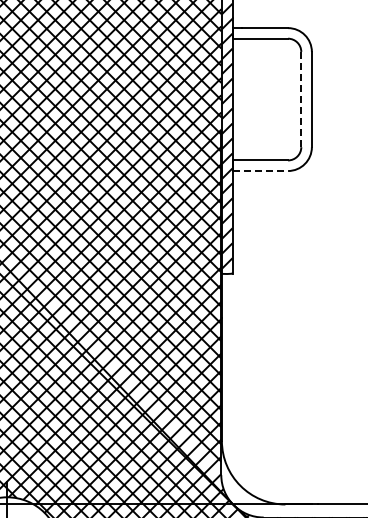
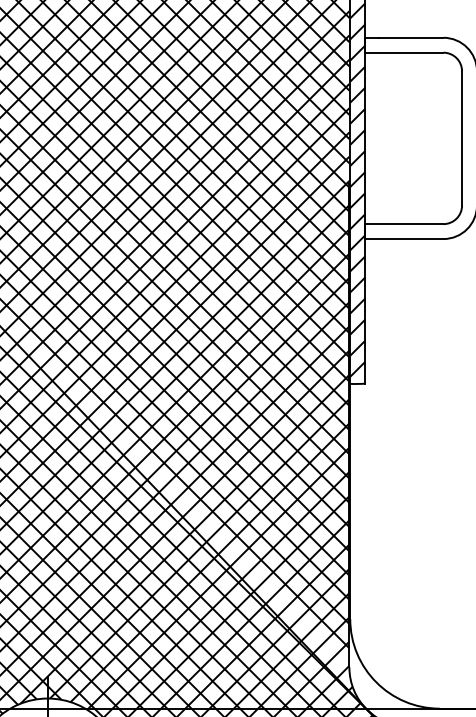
line: (301, 99) -> (462, 138), dashed -> solid
line: (260, 171) -> (404, 239), dashed -> solid

